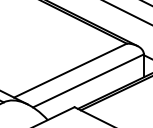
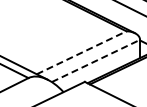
line: (70, 70) -> (81, 52), solid -> dashed
line: (87, 80) -> (95, 60), solid -> dashed

